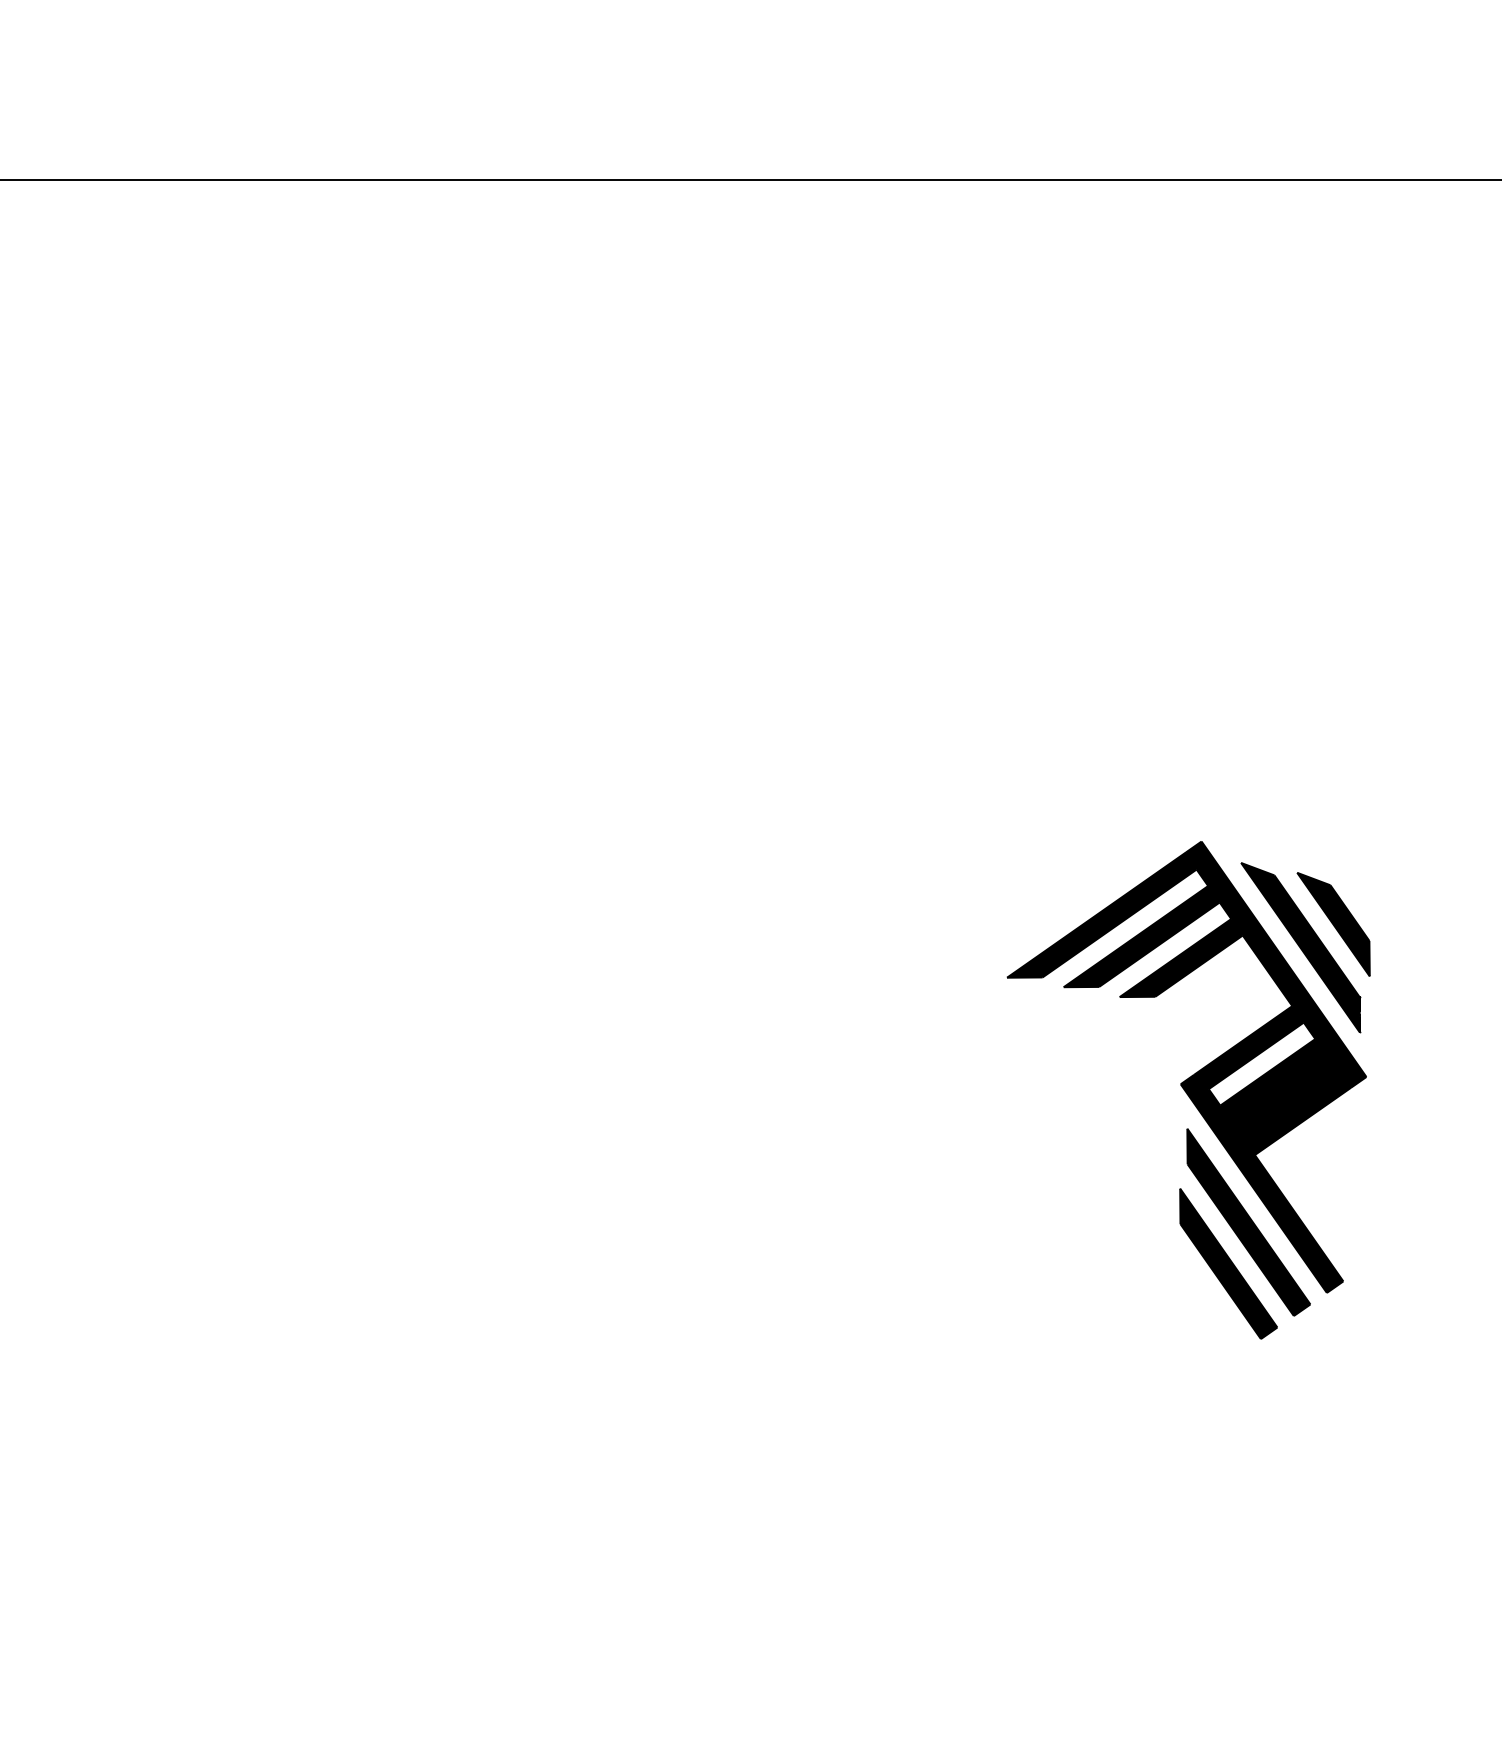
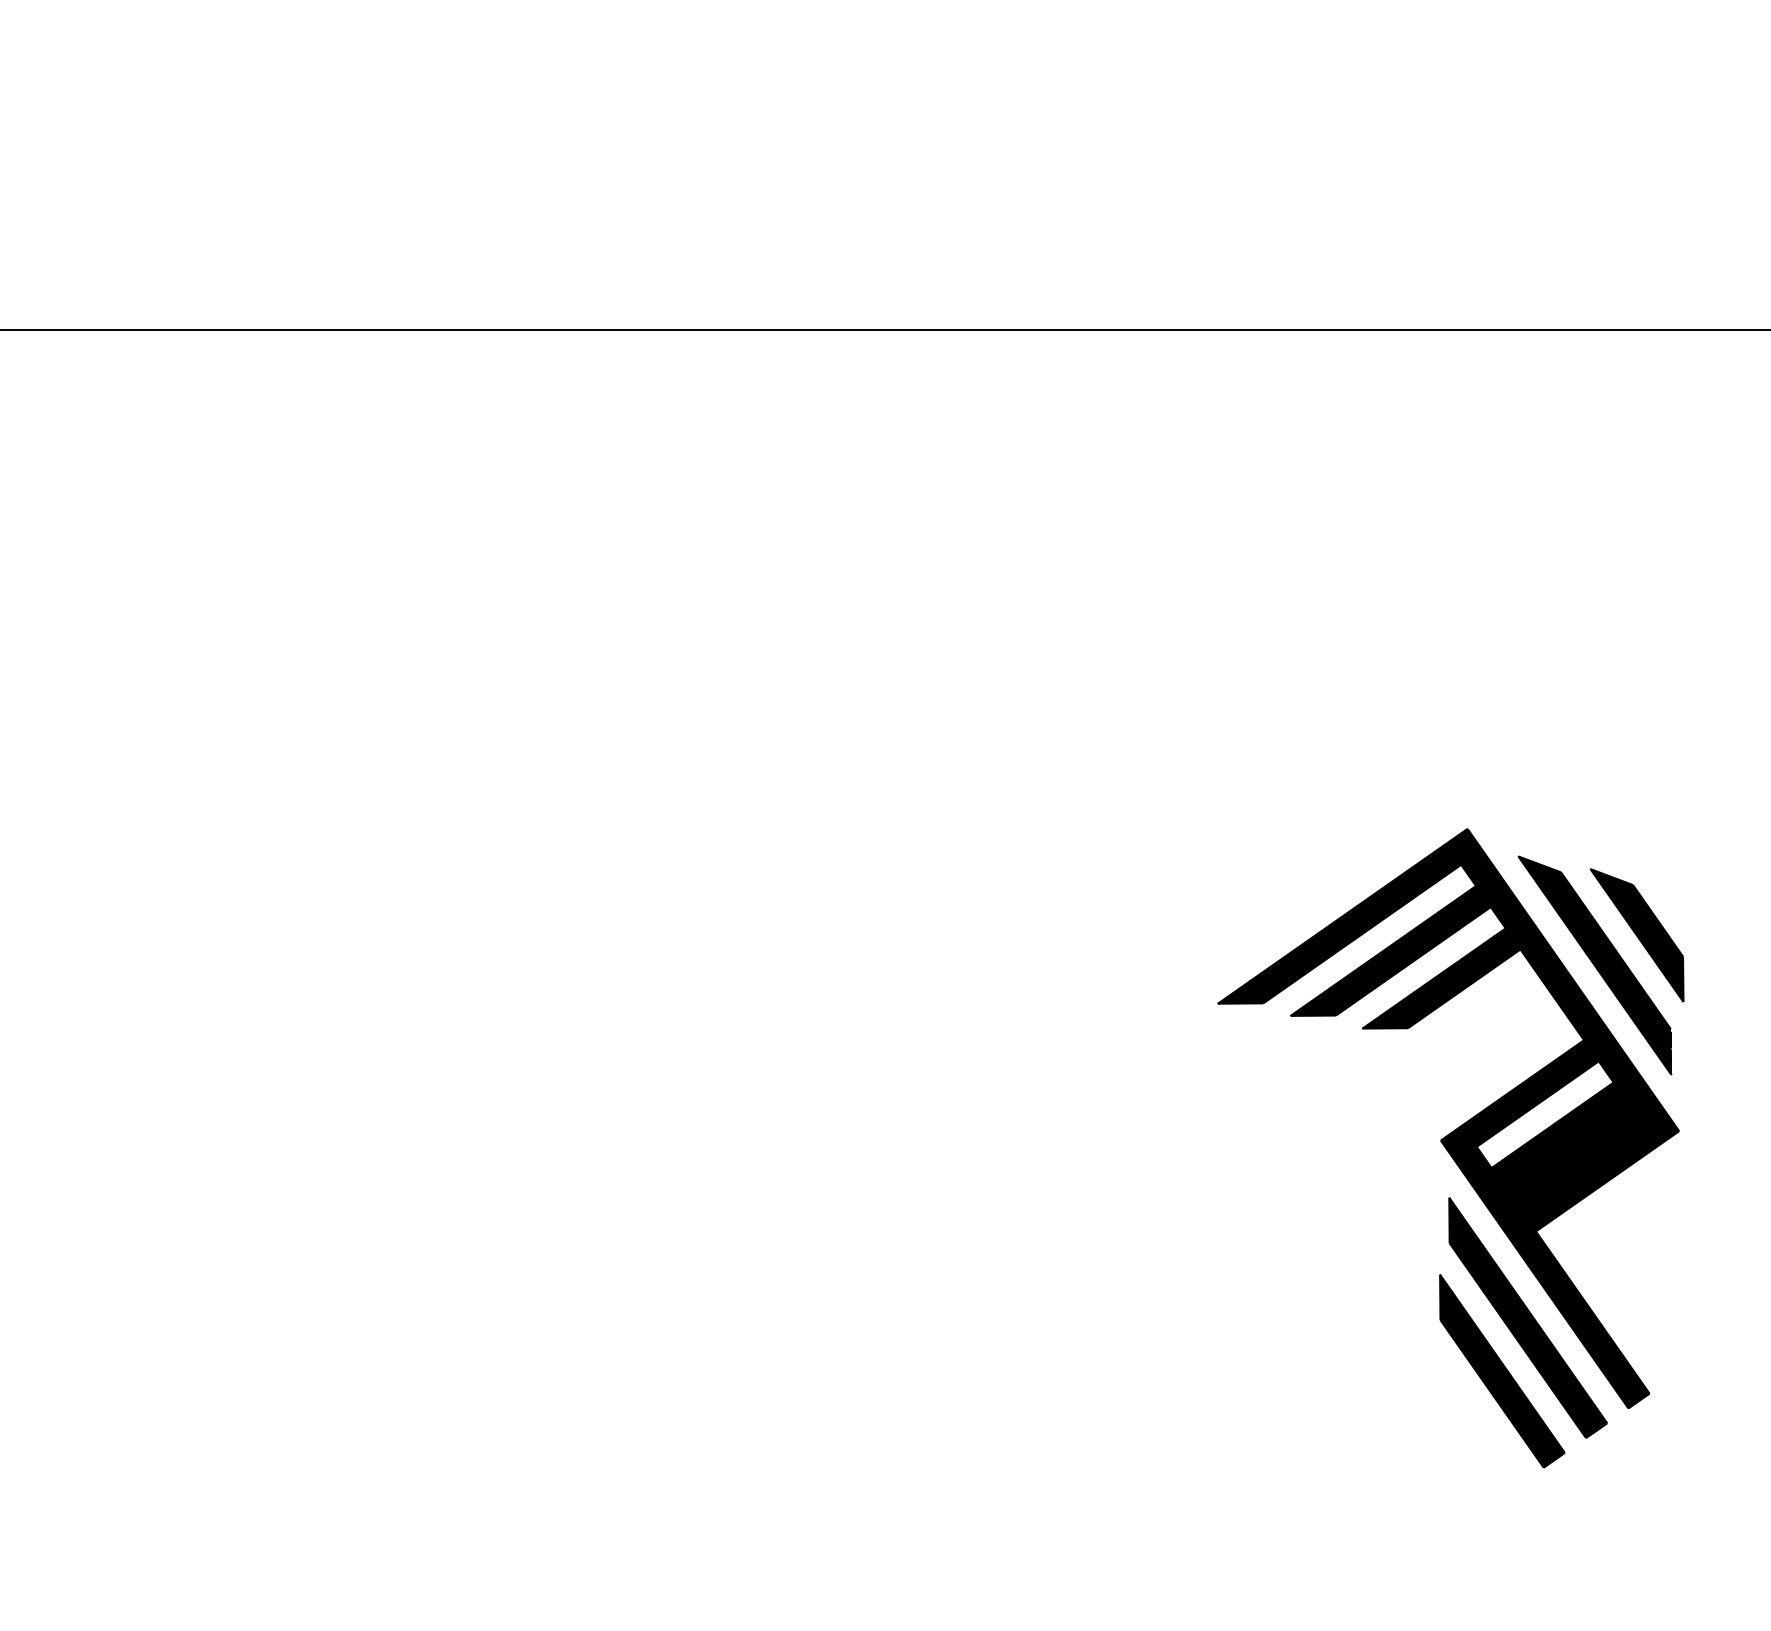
part: (1188, 1090) -> (1450, 1148), size x1.43

